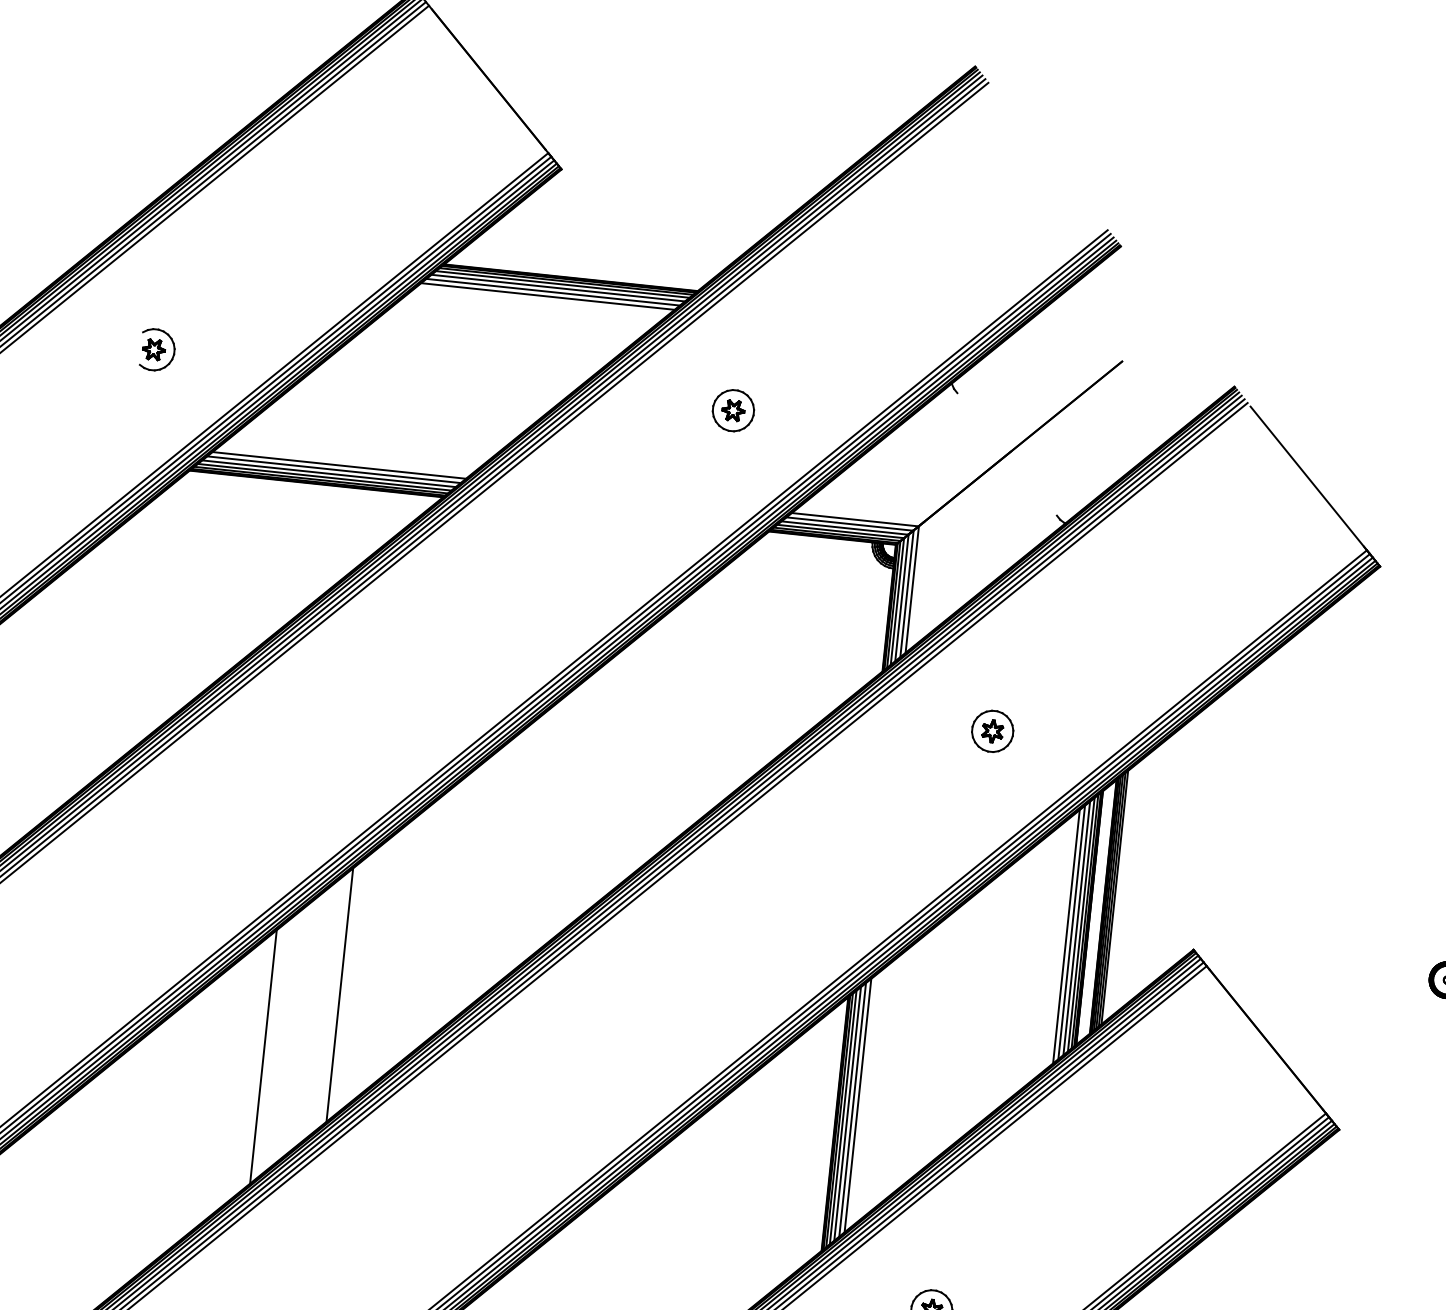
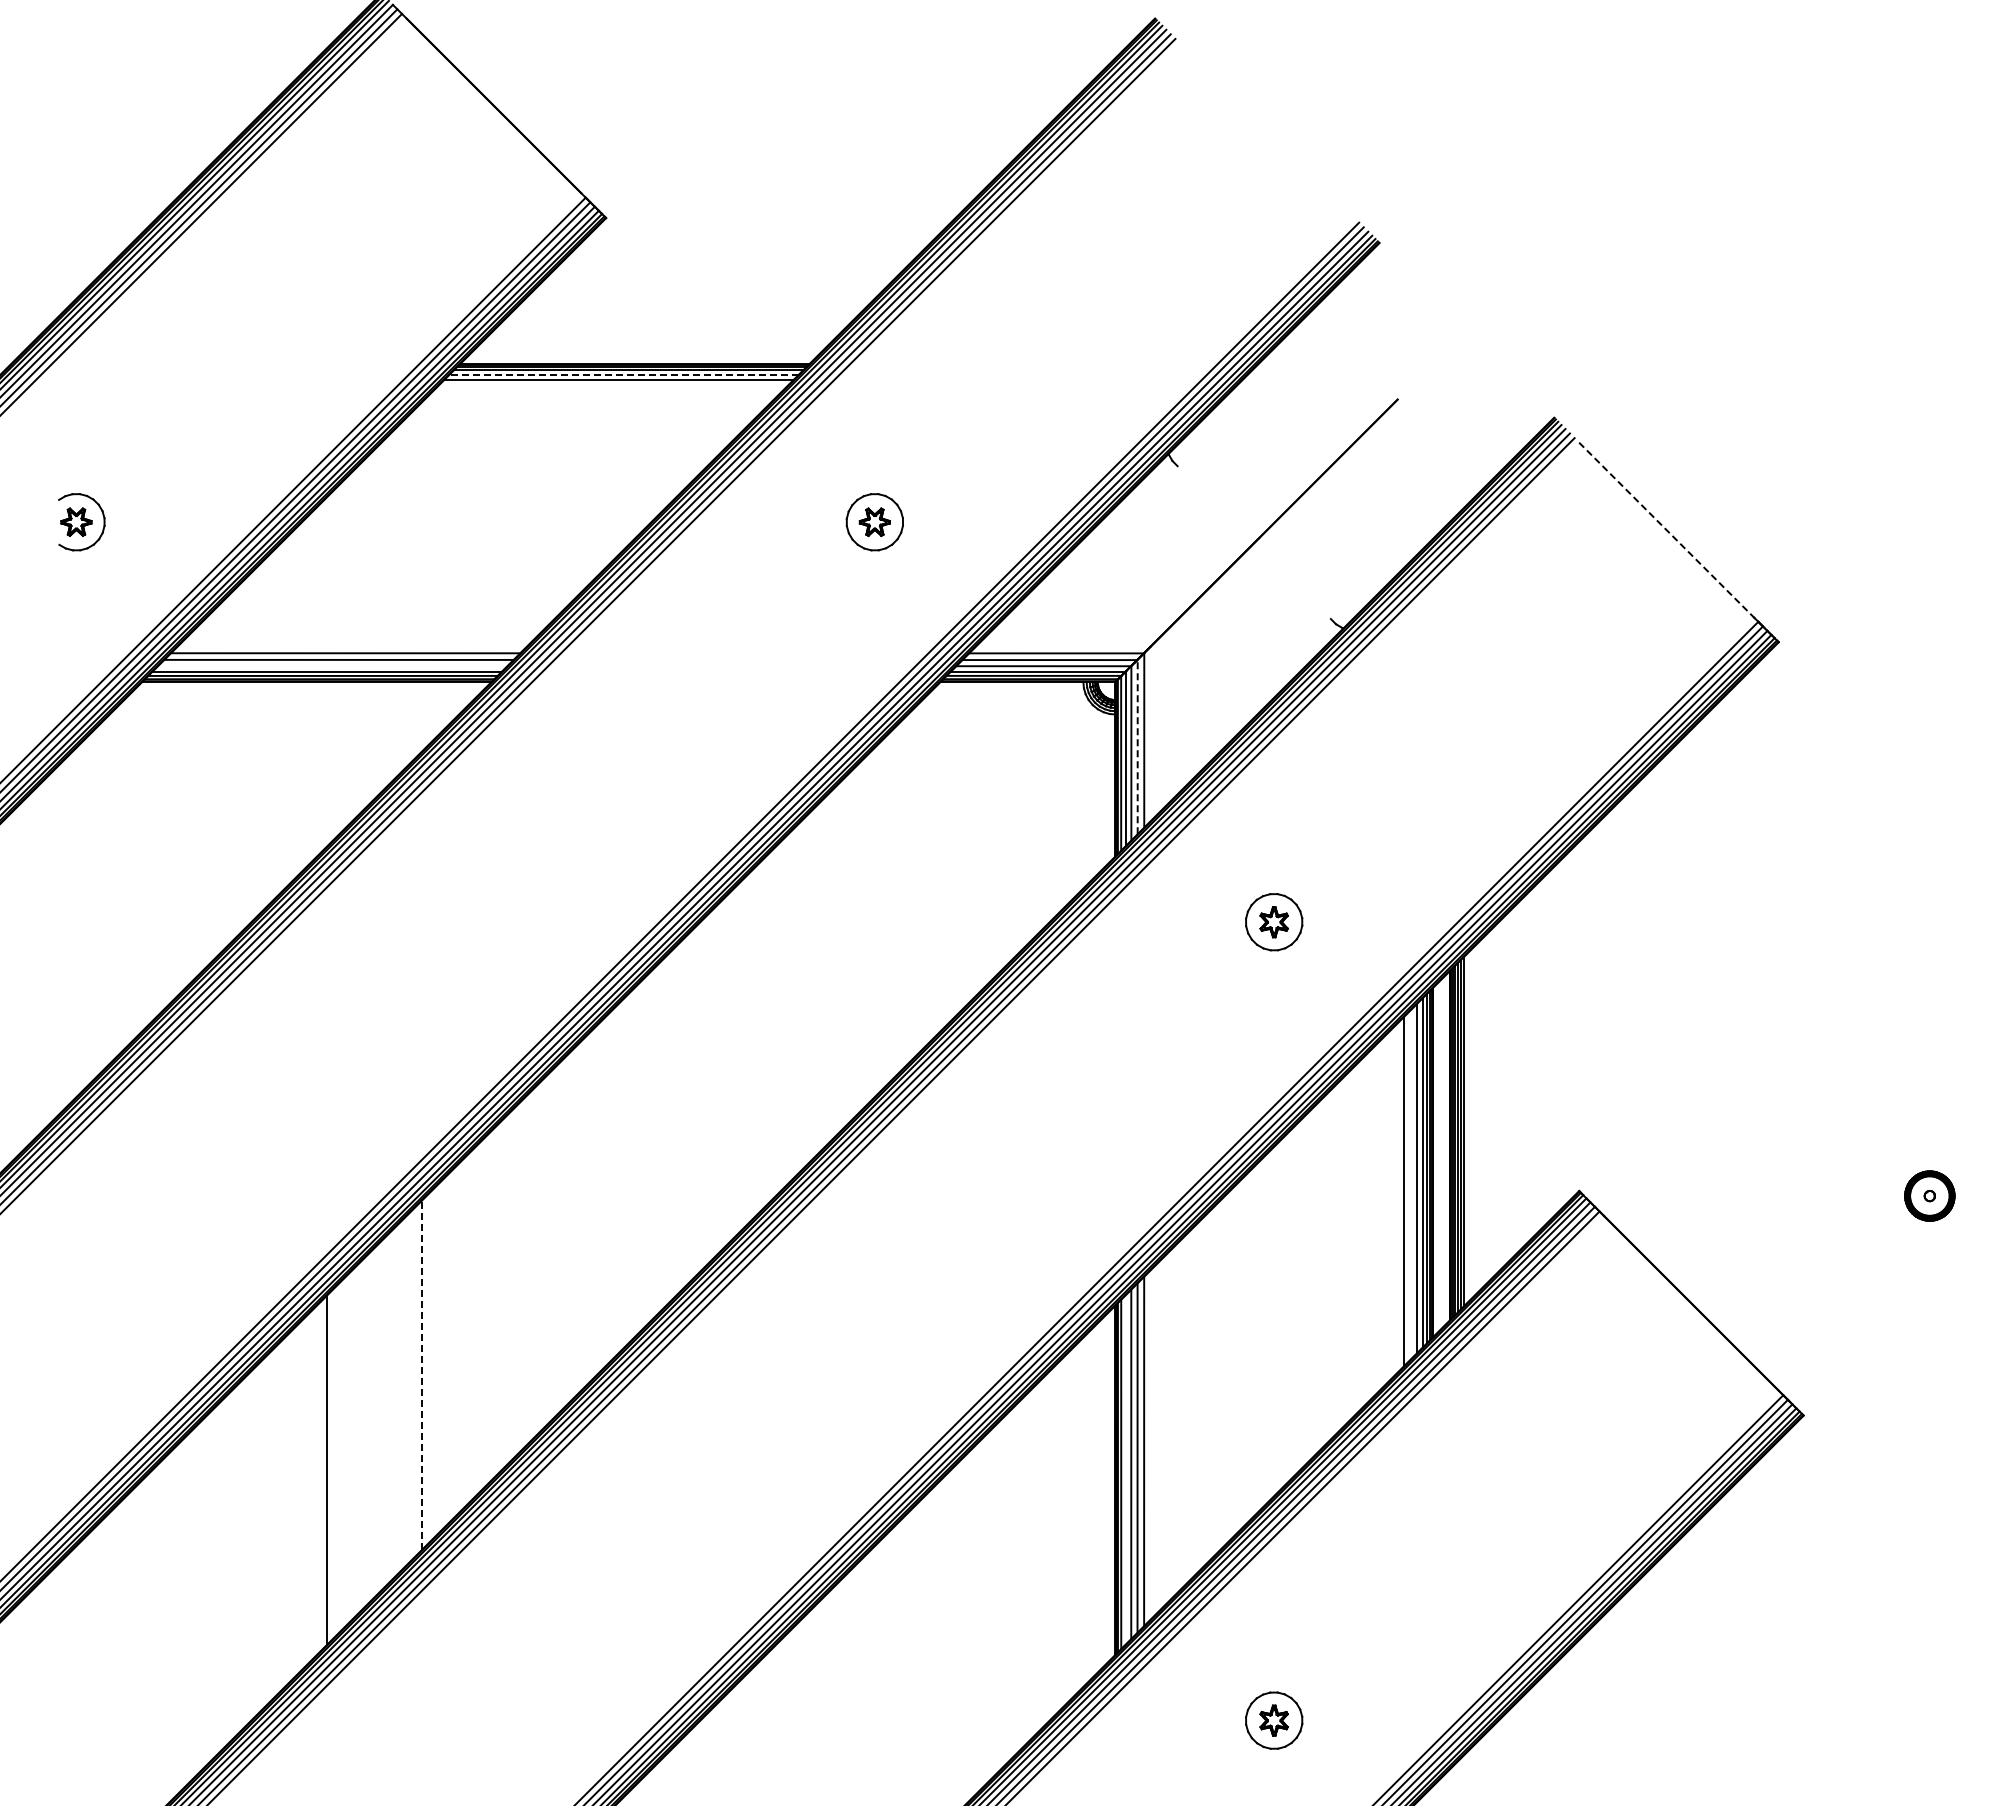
line: (562, 284) -> (624, 374), solid -> dashed
line: (552, 292) -> (611, 386), removed
line: (547, 296) -> (605, 393), removed
line: (328, 474) -> (332, 666), removed
line: (1311, 482) -> (1673, 537), solid -> dashed
line: (906, 593) -> (1137, 746), solid -> dashed
line: (1071, 932) -> (1410, 1184), removed
line: (340, 995) -> (422, 1375), solid -> dashed
line: (843, 1117) -> (1125, 1469), removed

